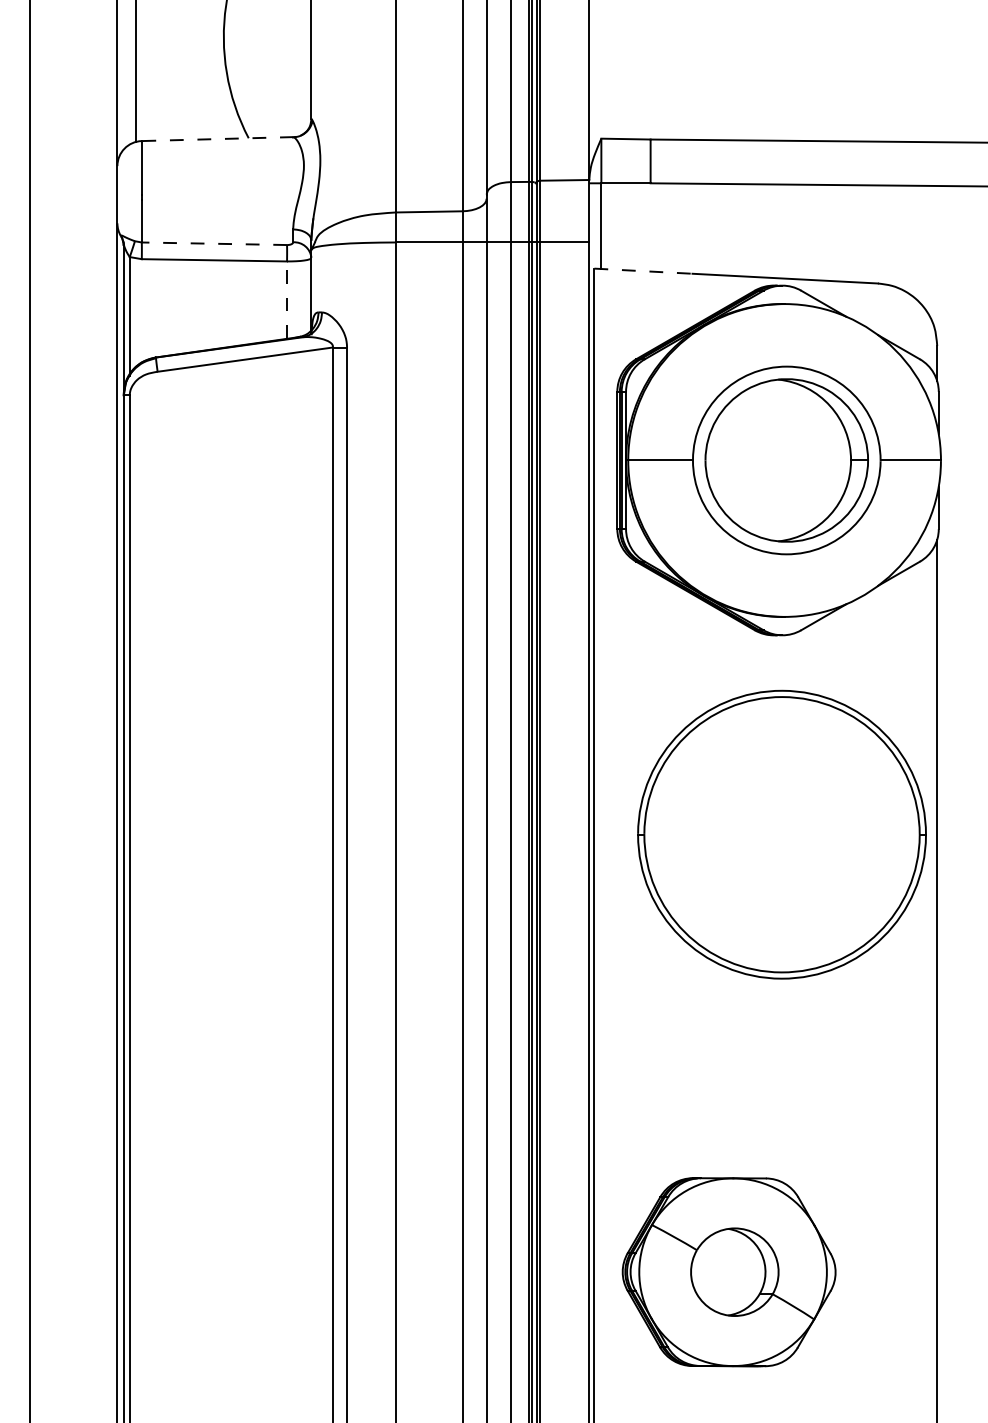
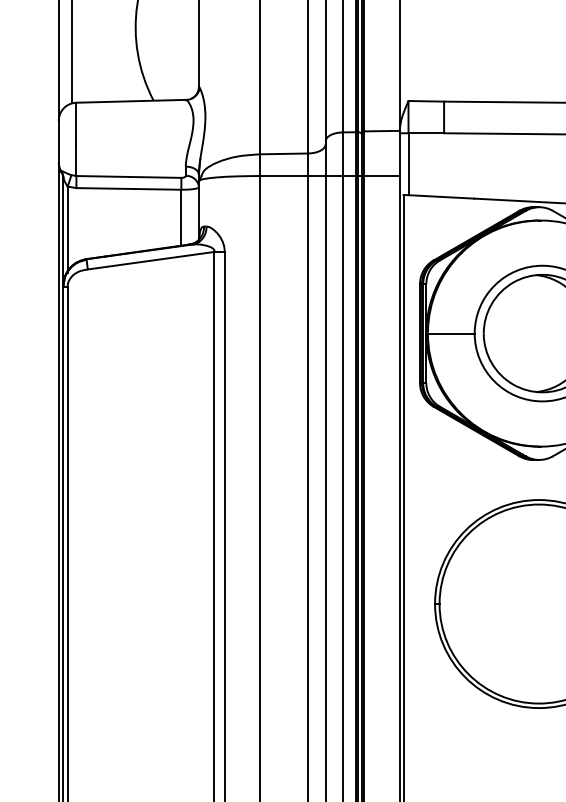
line: (217, 139) -> (131, 101), dashed -> solid
line: (214, 243) -> (128, 176), dashed -> solid
line: (643, 271) -> (438, 197), dashed -> solid
line: (287, 300) -> (181, 217), dashed -> solid

